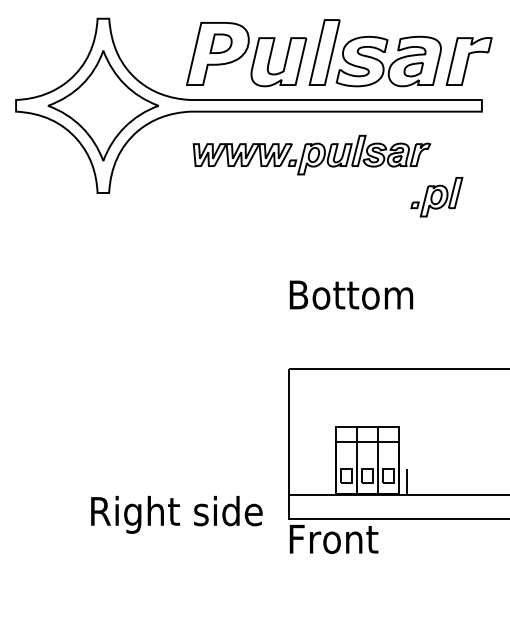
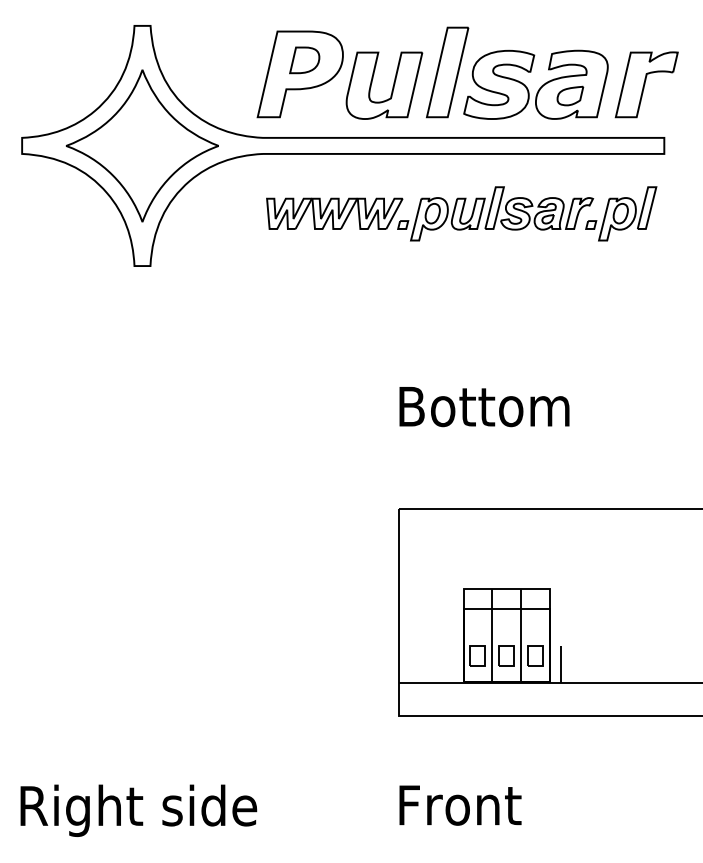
part: (437, 196) -> (621, 213), moved
text: (176, 514) -> (138, 810), moved
text: (334, 539) -> (460, 805), moved

